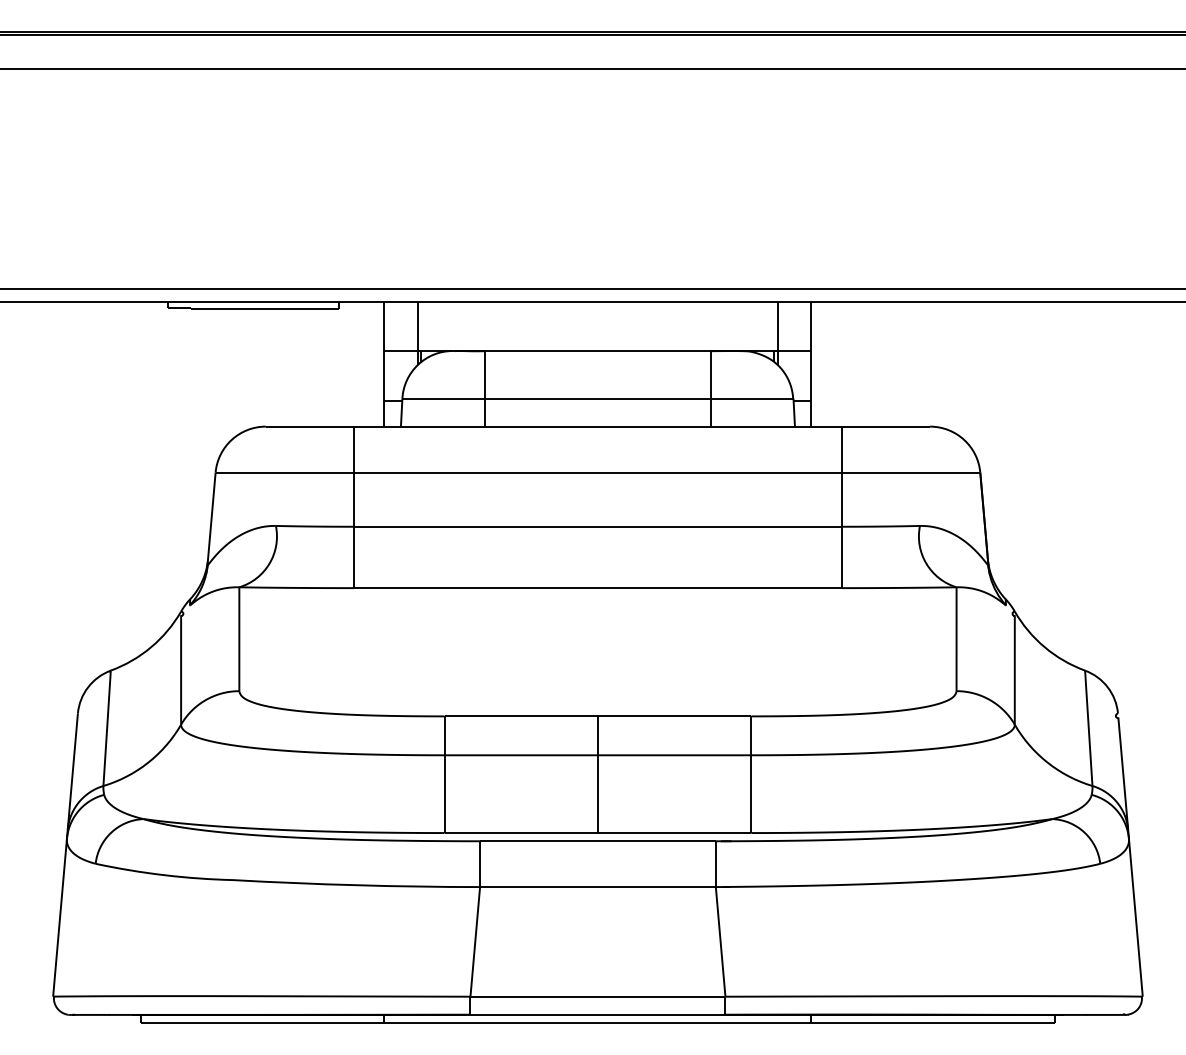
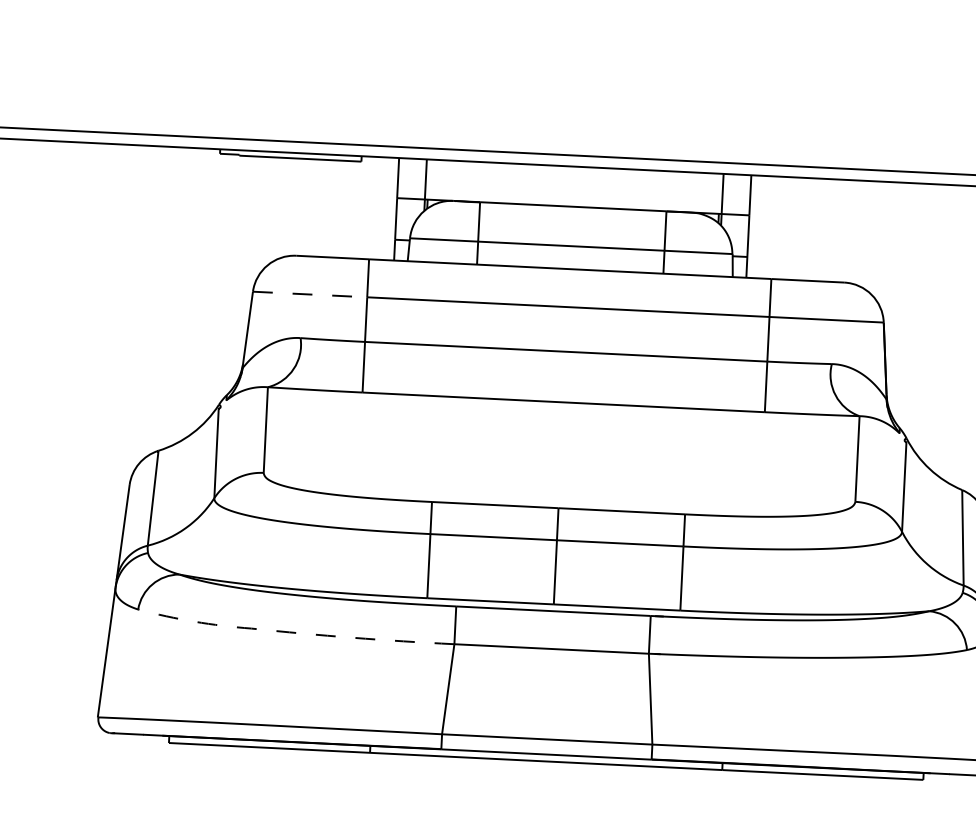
line: (285, 472) -> (310, 294), solid -> dashed
line: (282, 882) -> (291, 632), solid -> dashed

